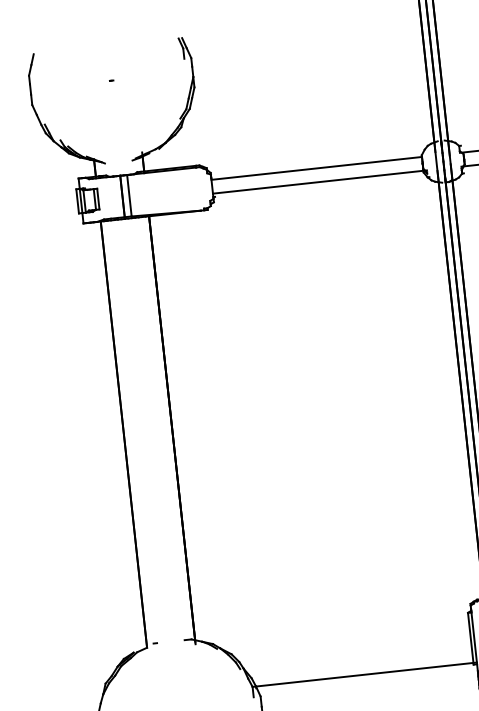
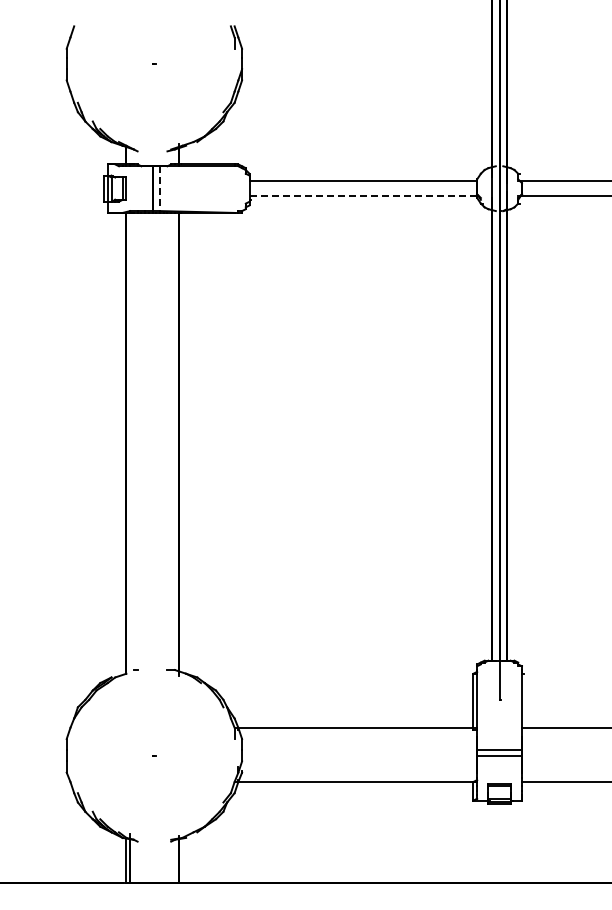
line: (320, 182) -> (365, 196), solid -> dashed
line: (129, 196) -> (160, 189), solid -> dashed

